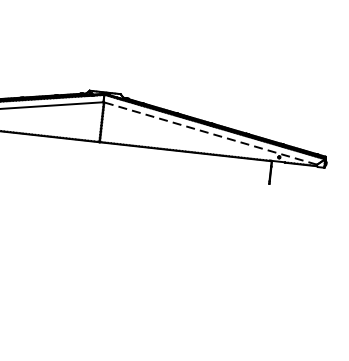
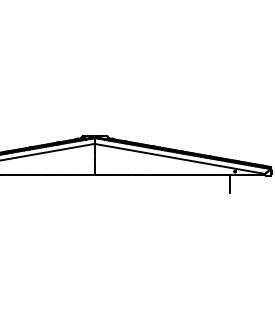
line: (209, 132) -> (179, 158), dashed -> solid

